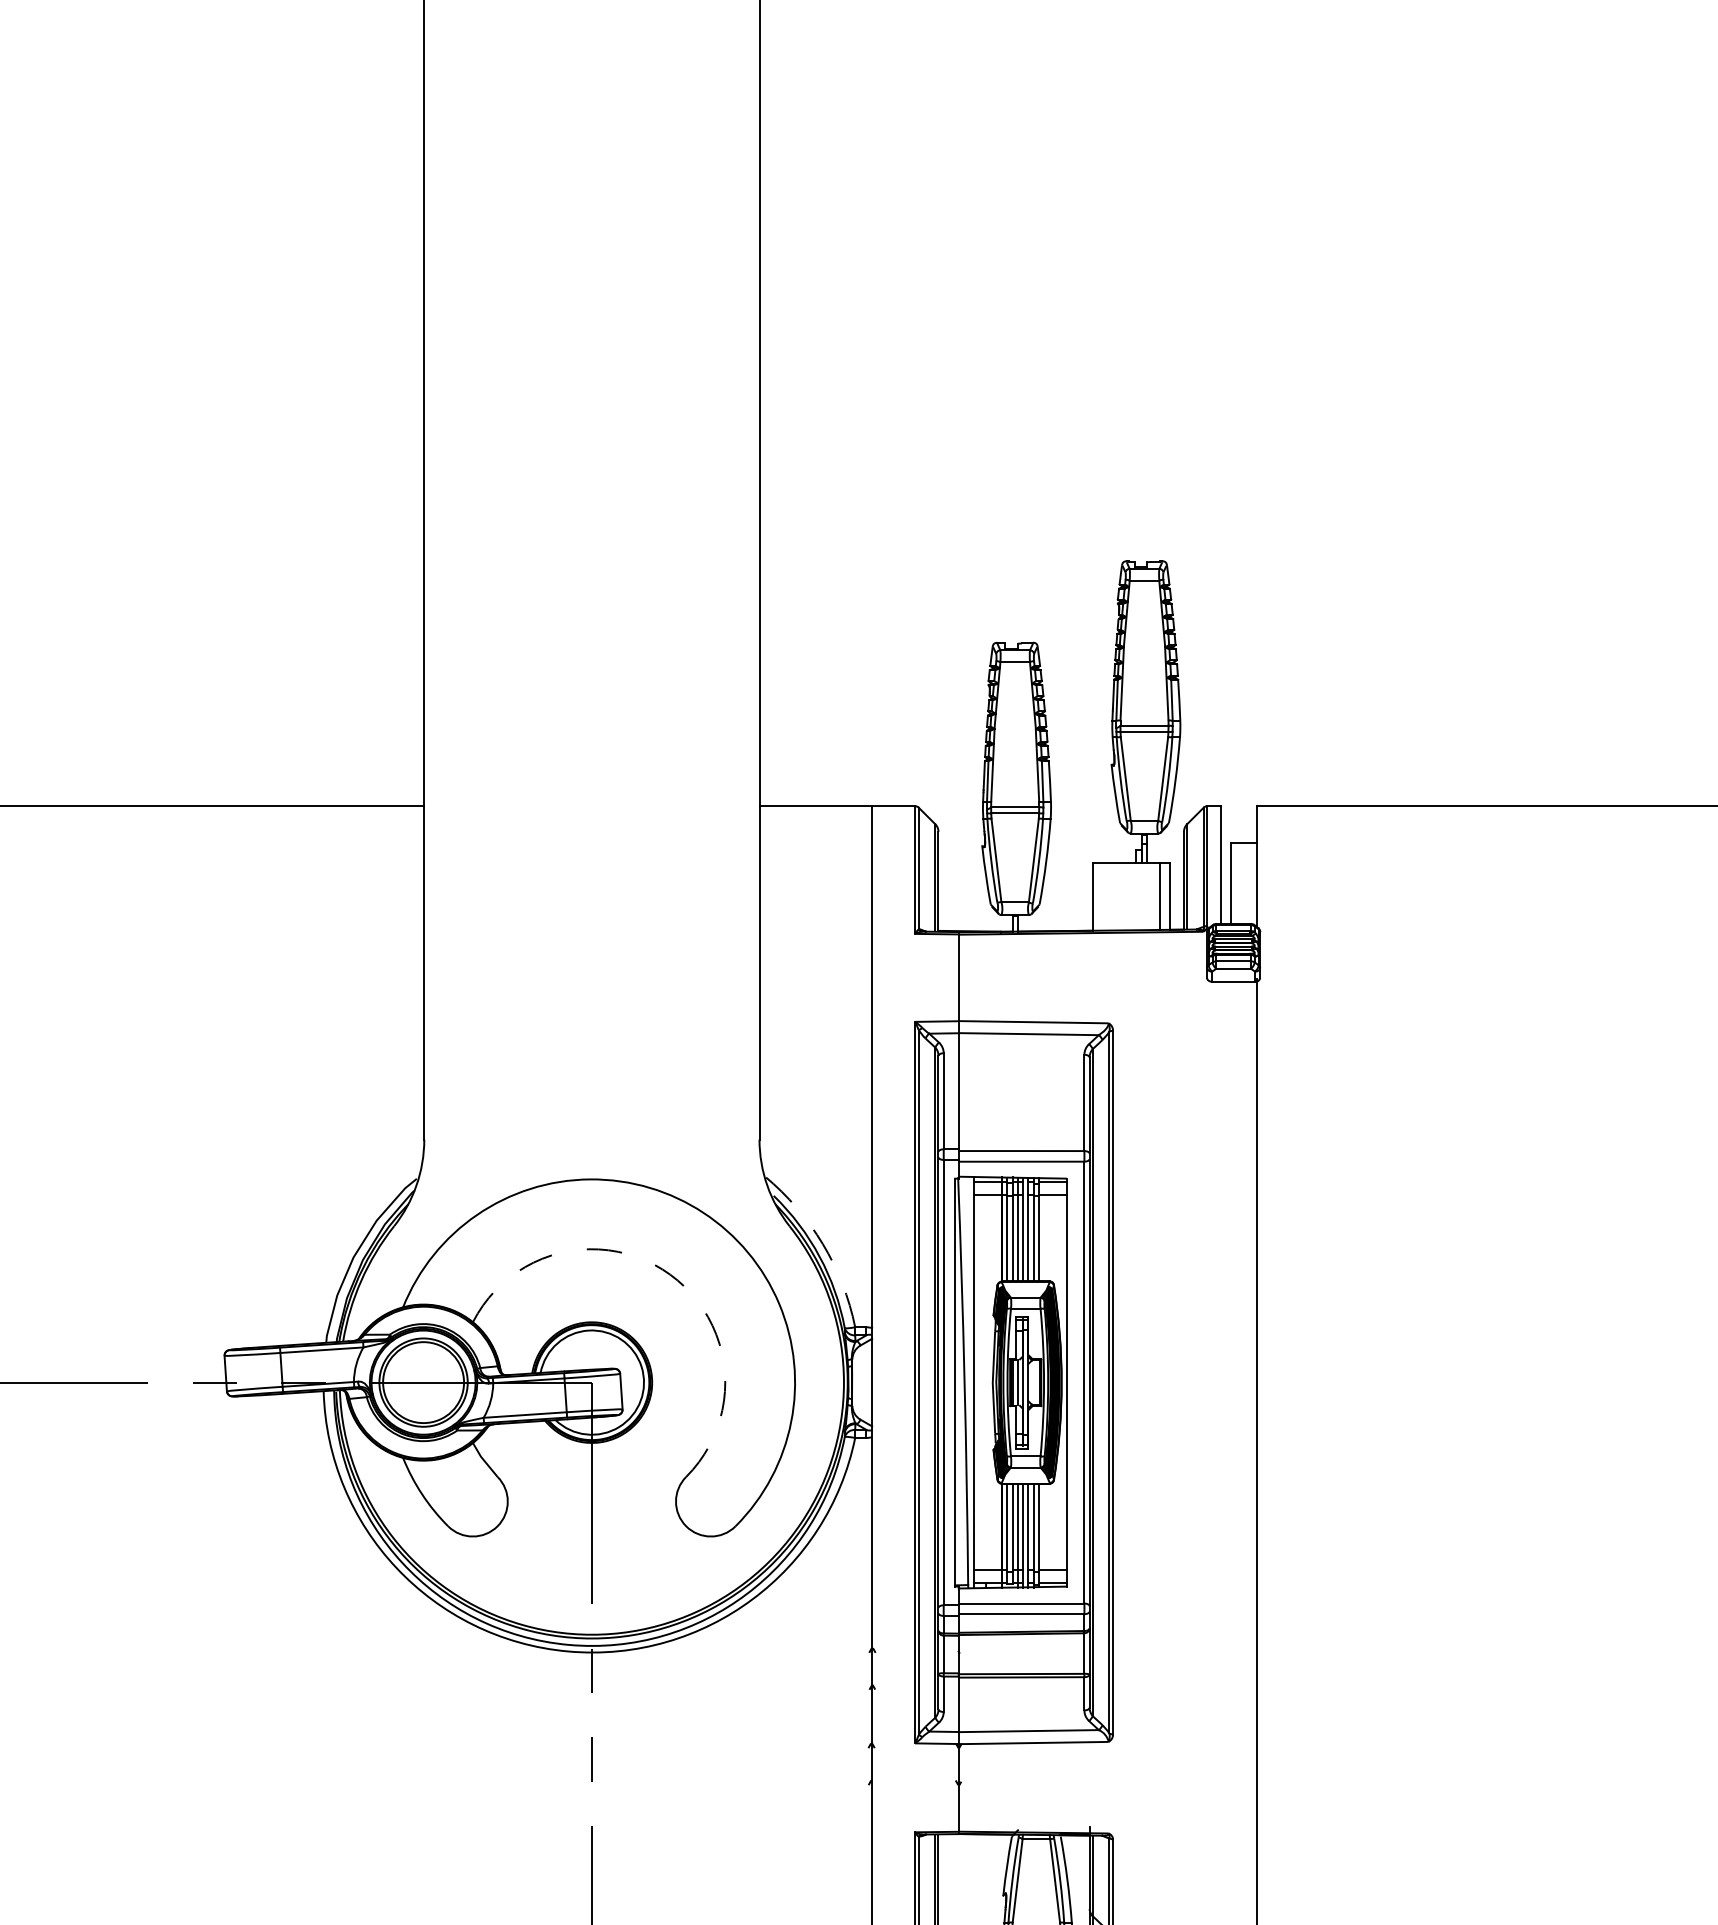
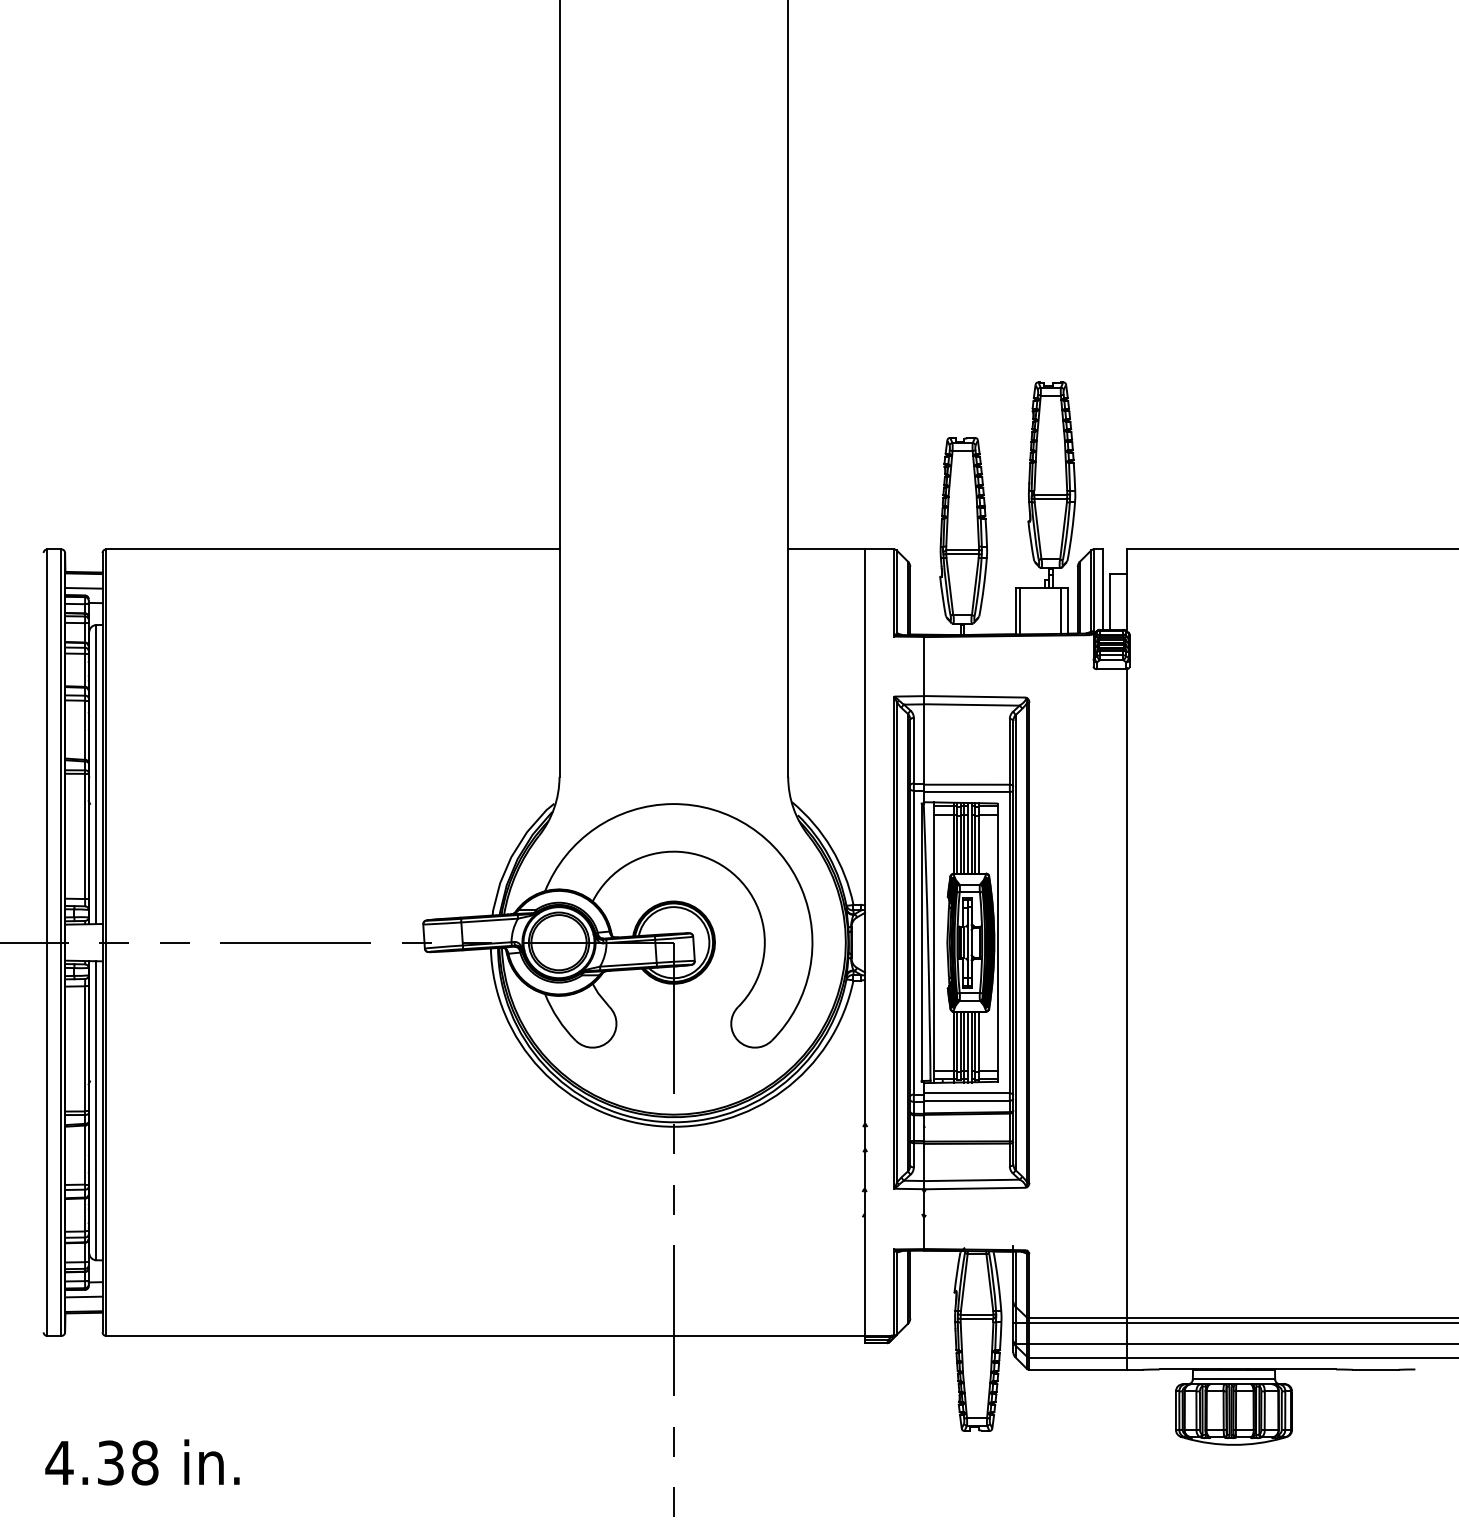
line: (1098, 897) -> (1019, 611), added
arc: (822, 1244) -> (831, 848), dashed -> solid
arc: (670, 1275) -> (727, 869), dashed -> solid

